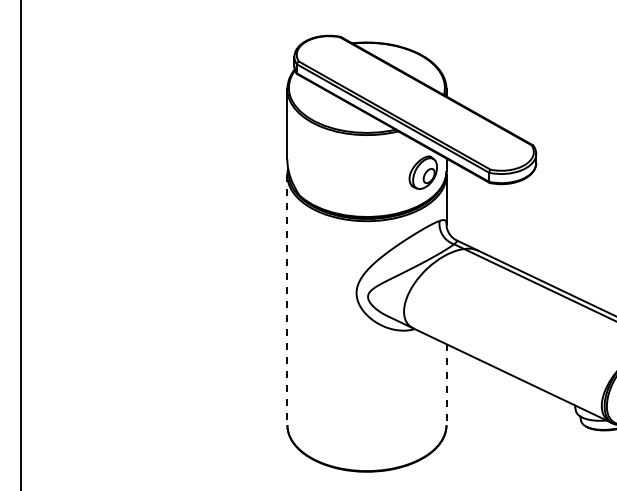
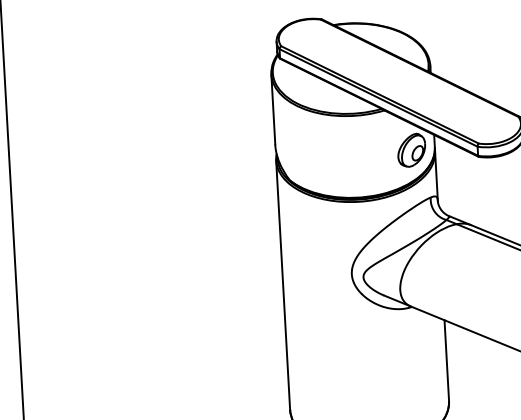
line: (287, 300) -> (283, 285), dashed -> solid
line: (446, 385) -> (446, 361), dashed -> solid

